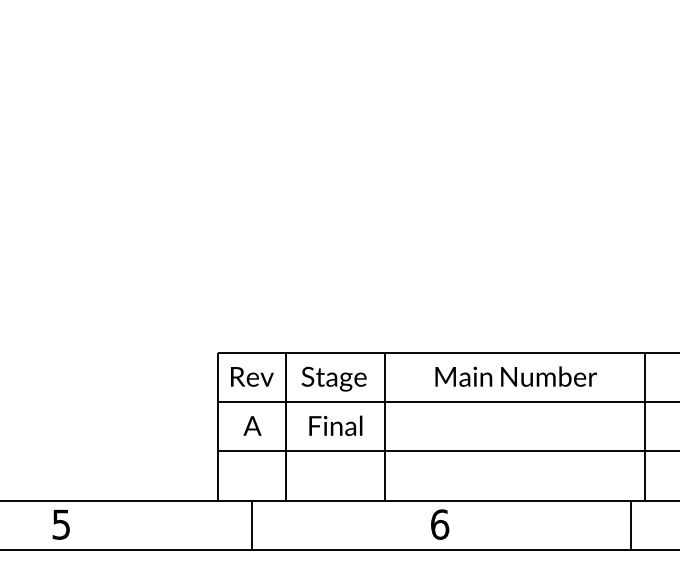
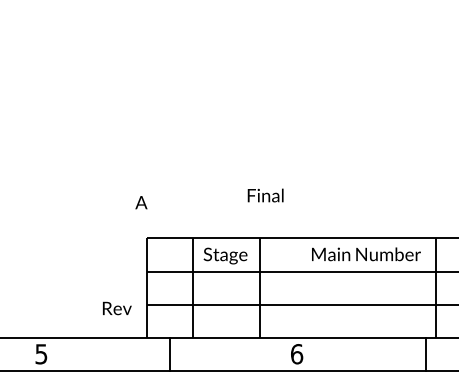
text: (252, 376) -> (117, 308), moved
text: (516, 376) -> (366, 254), moved
text: (252, 425) -> (141, 202), moved
text: (335, 425) -> (265, 195), moved

